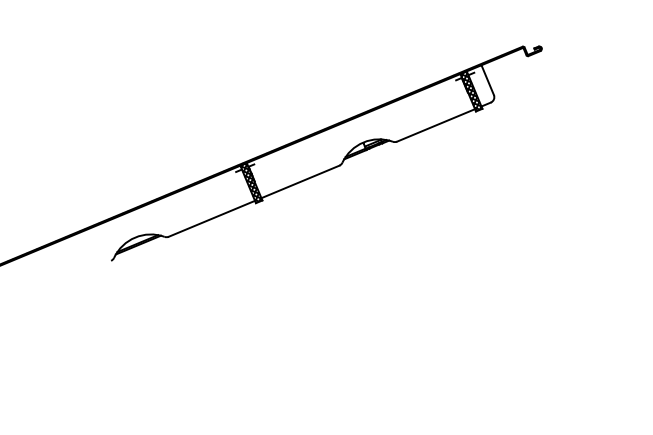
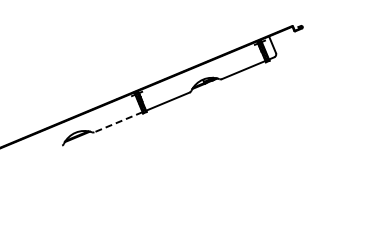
line: (211, 219) -> (118, 122), solid -> dashed

